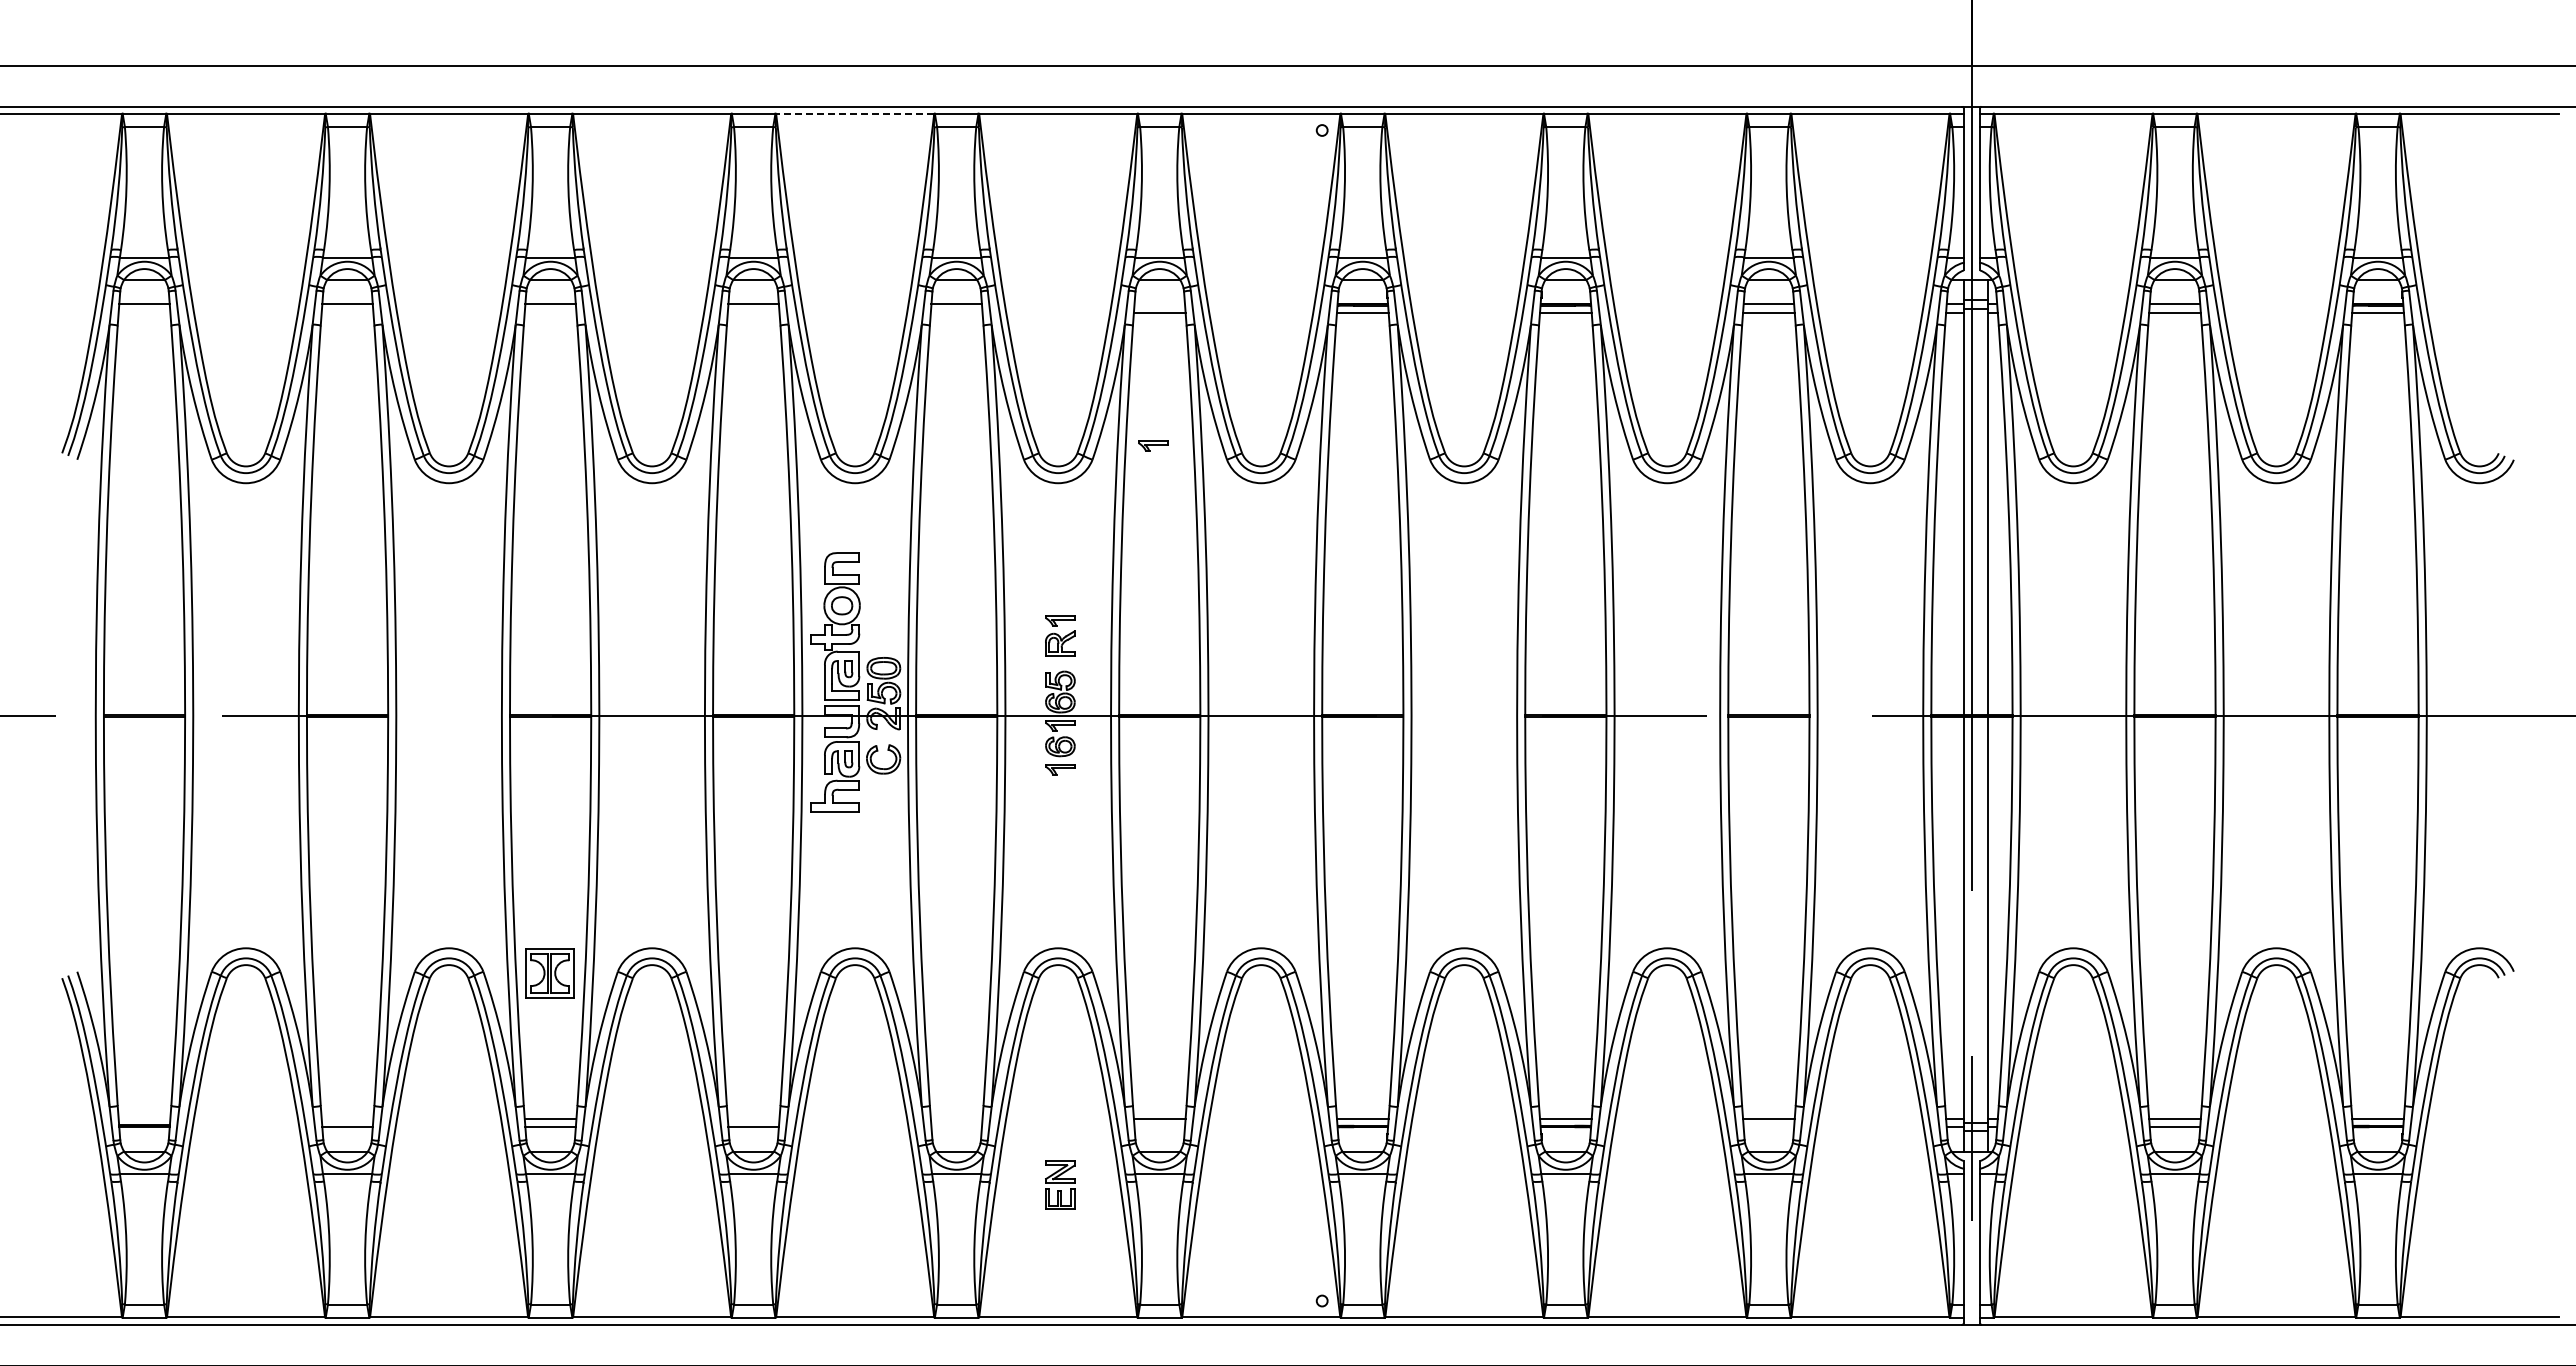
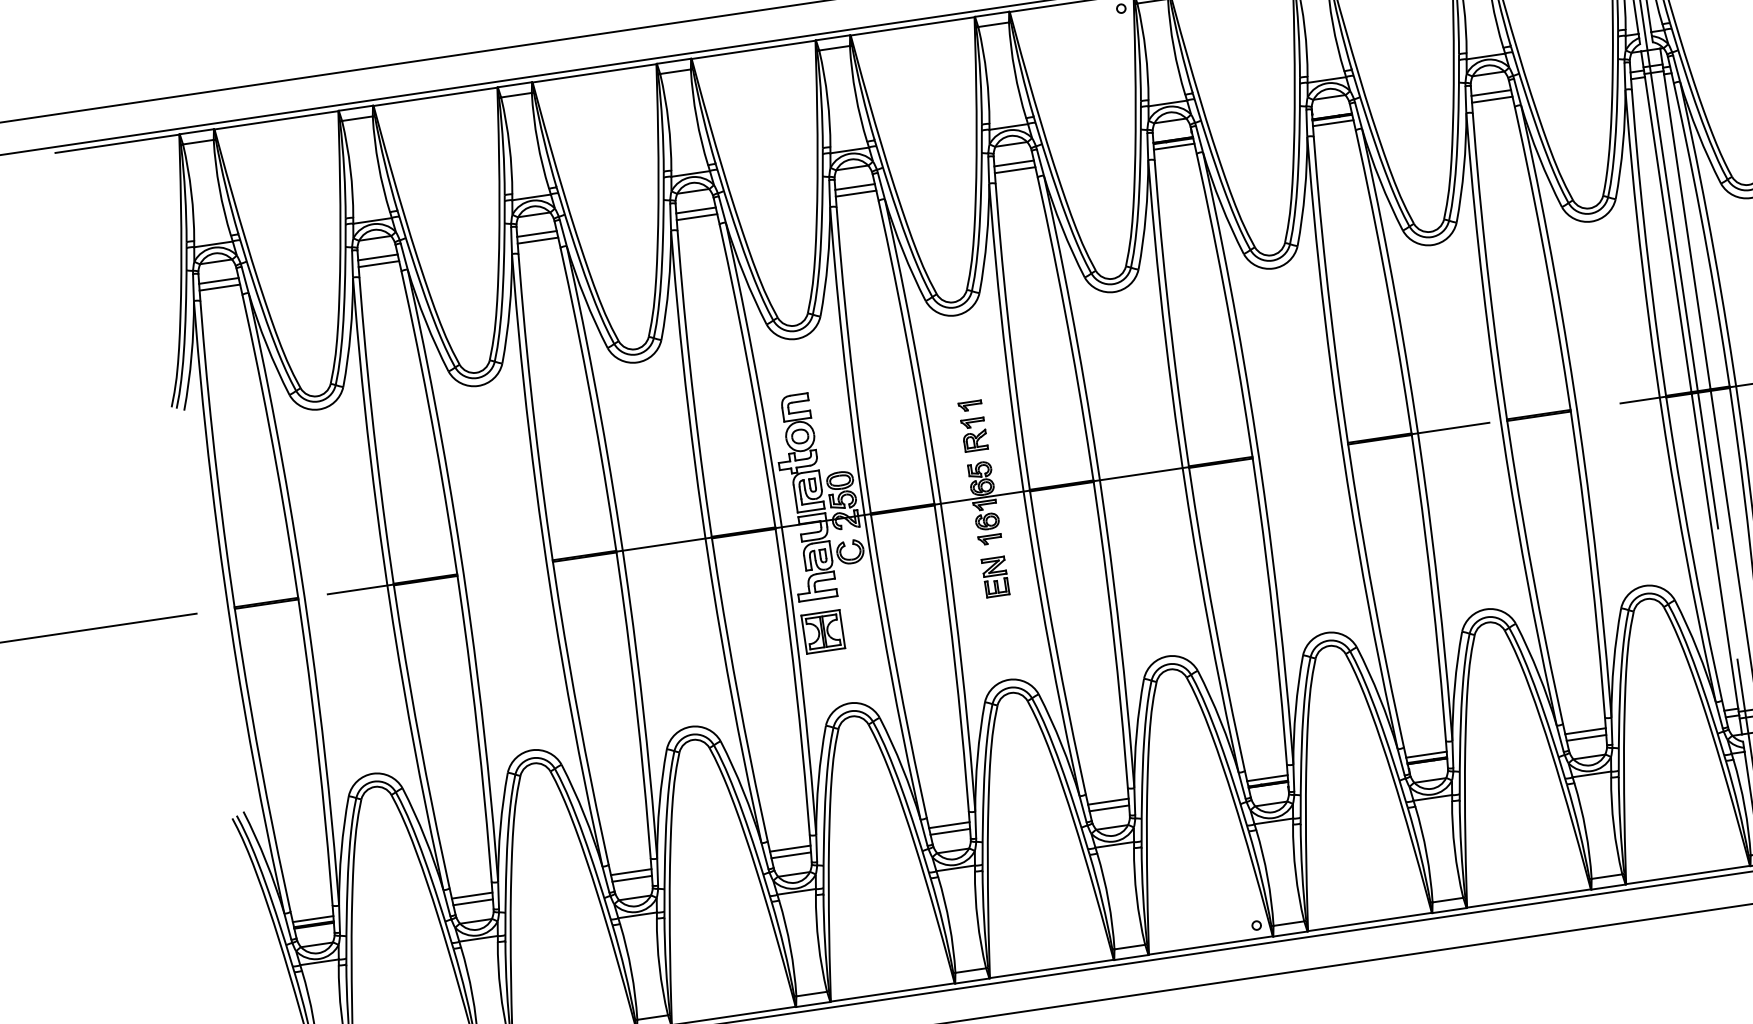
line: (854, 114) -> (753, 50), dashed -> solid
line: (1159, 304) -> (1013, 163), added
line: (144, 312) -> (219, 287), added
line: (347, 312) -> (378, 264), added
line: (550, 312) -> (537, 240), added
line: (753, 312) -> (696, 217), added
line: (956, 312) -> (855, 193), added
part: (1153, 445) -> (970, 405), moved
part: (549, 973) -> (823, 632), moved
line: (144, 1118) -> (313, 918), added
line: (347, 1118) -> (472, 895), added
line: (753, 1118) -> (790, 848), added
line: (956, 1118) -> (949, 824), added
line: (956, 1127) -> (950, 831), added
line: (1159, 1127) -> (1109, 808), added
line: (1768, 1127) -> (1586, 738), added
part: (1060, 1184) -> (995, 576), moved

